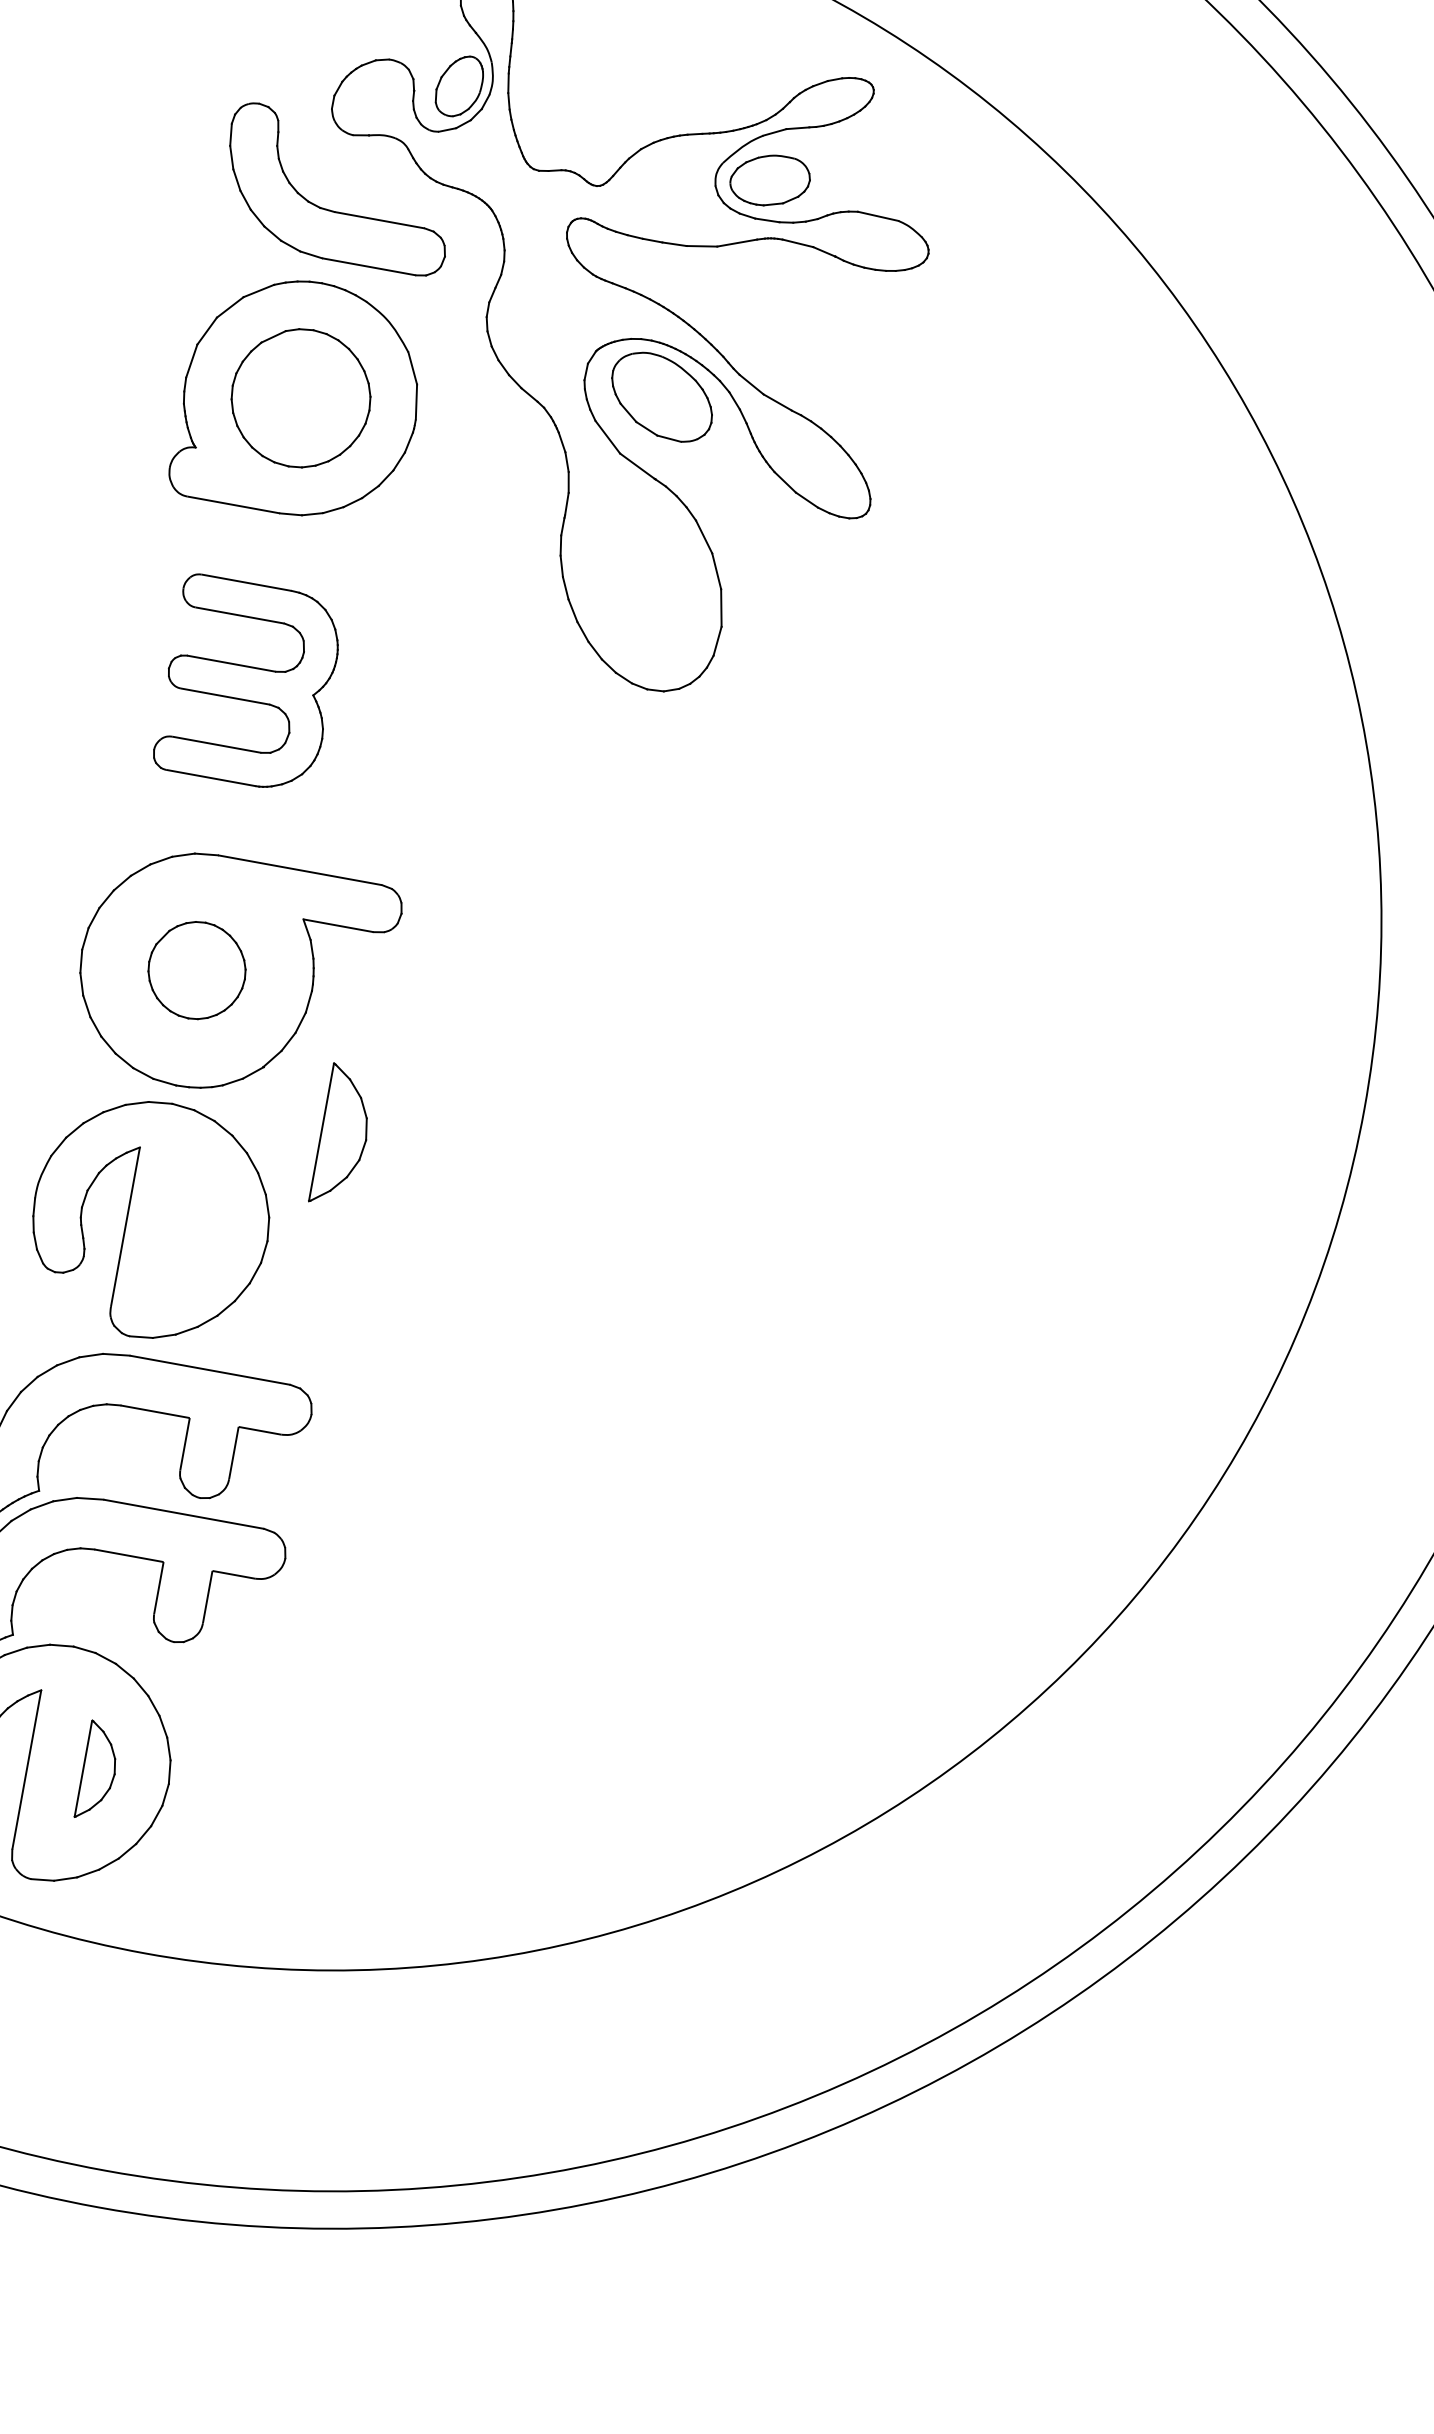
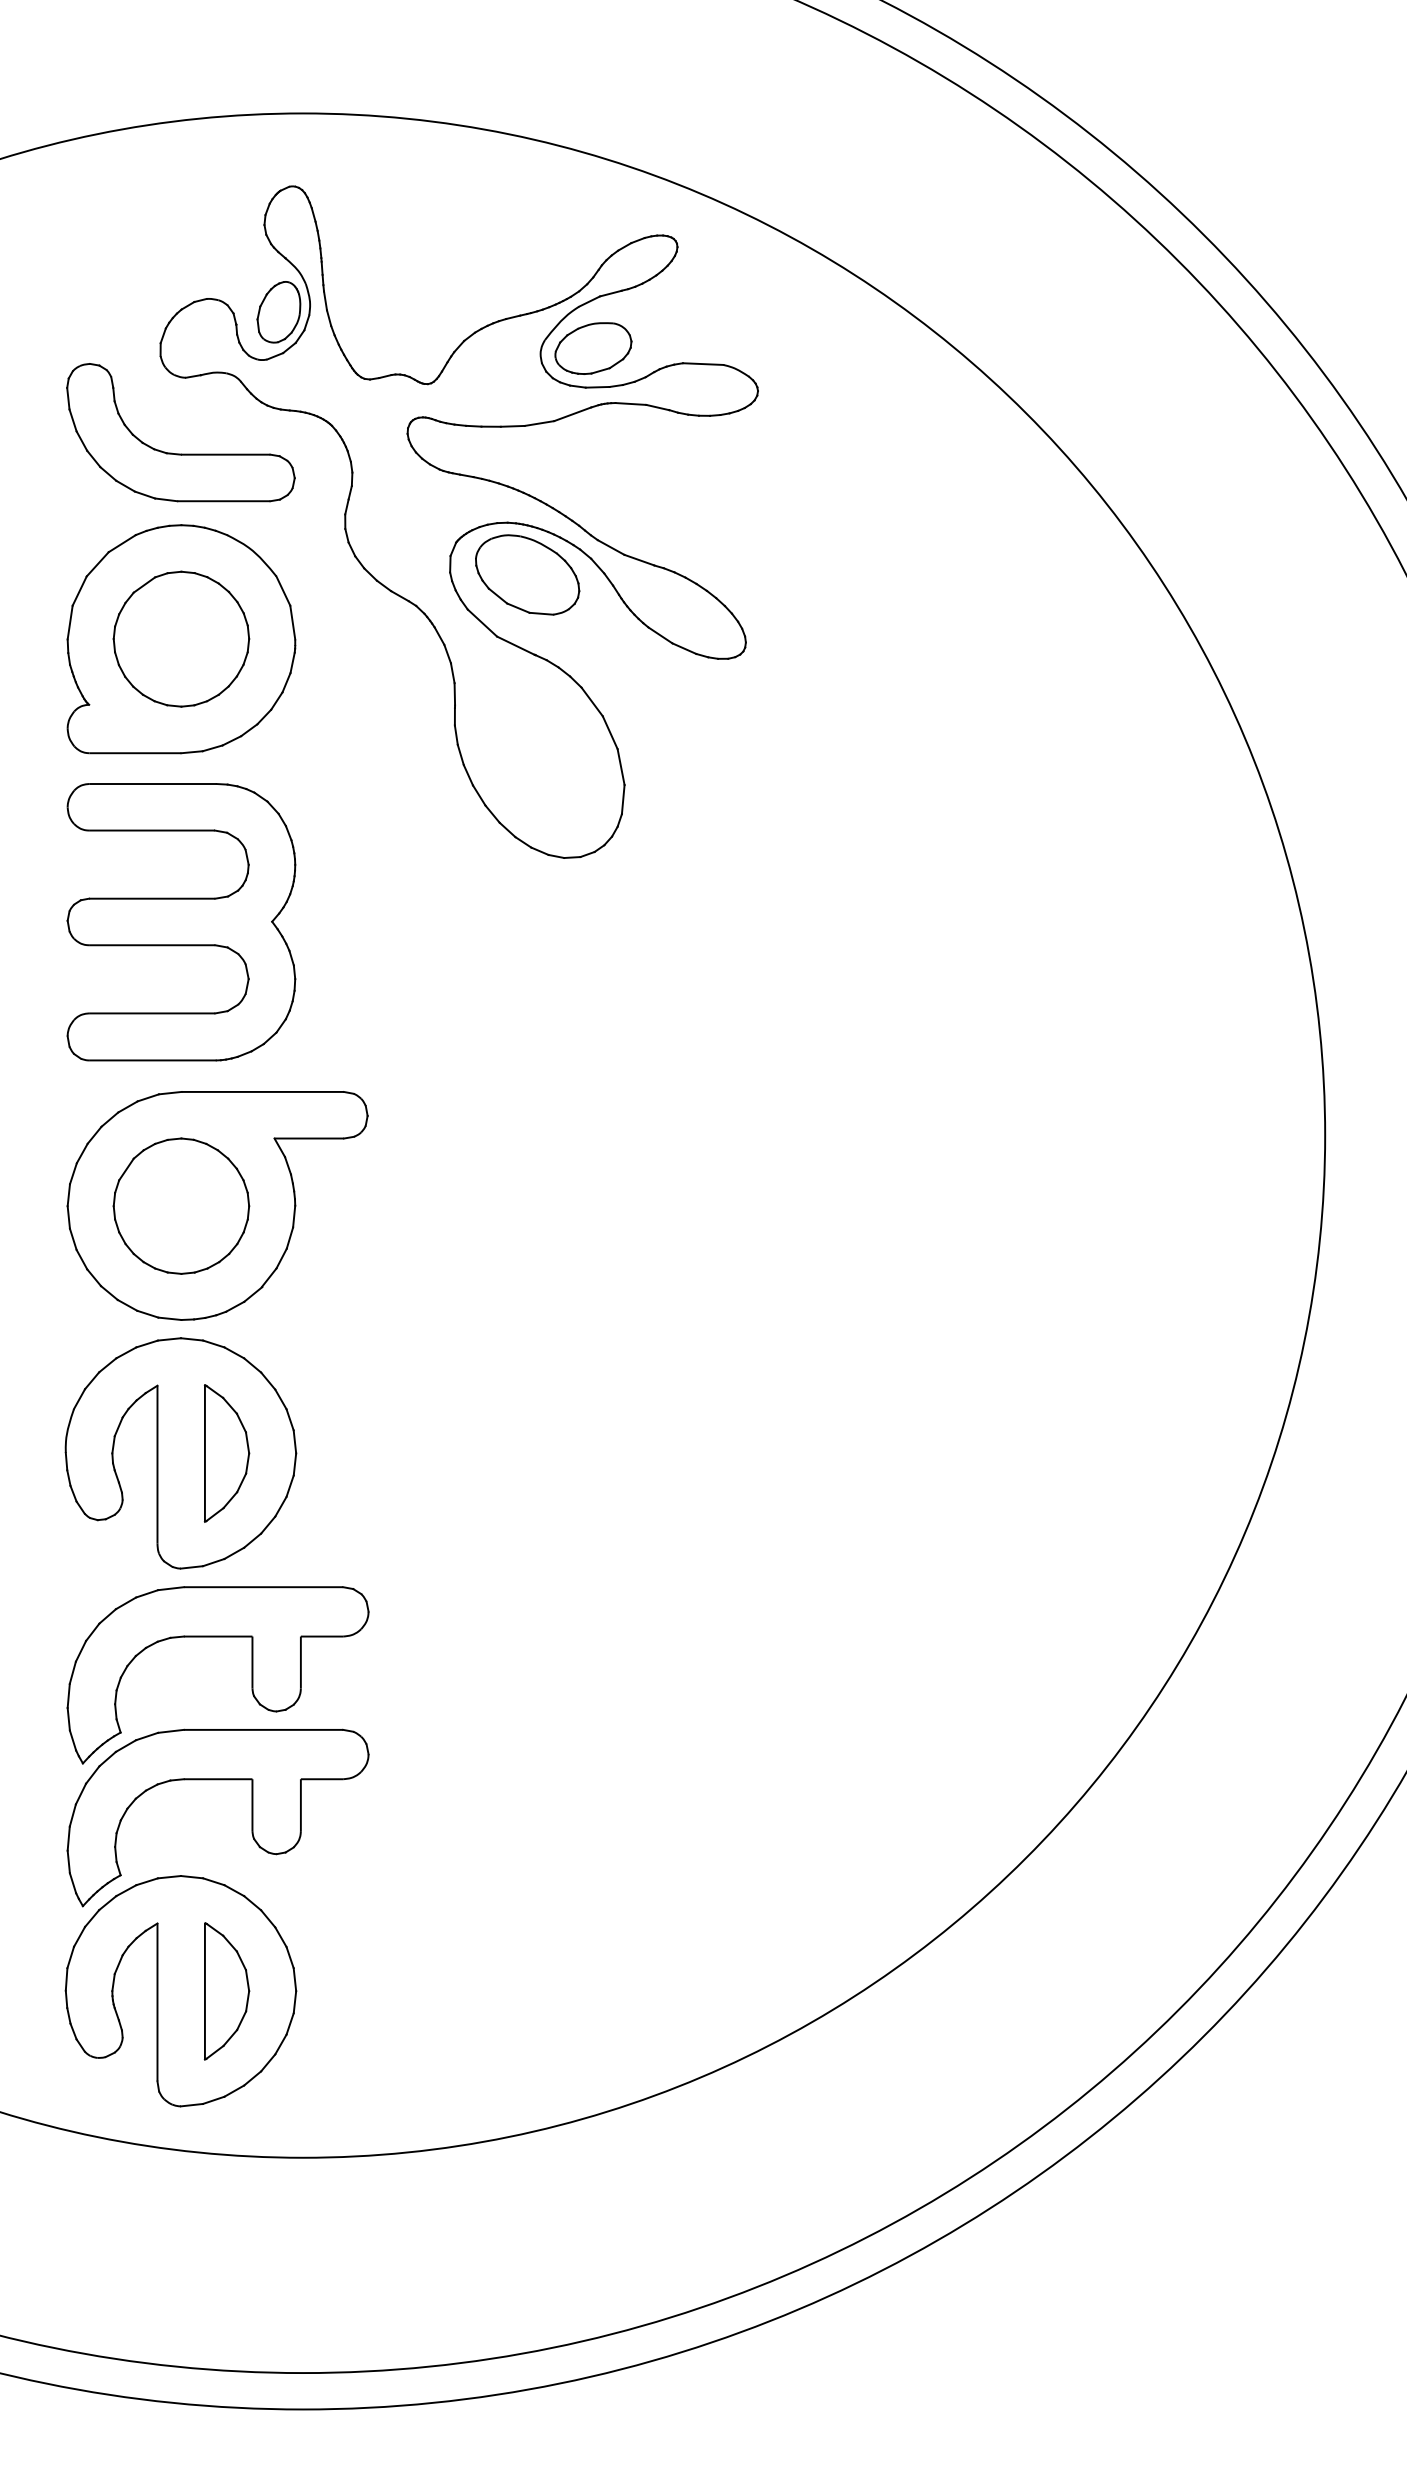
part: (249, 684) -> (181, 922), size x1.43
part: (197, 969) -> (181, 1205), size x1.43
part: (343, 1136) -> (226, 1453), moved
part: (98, 1771) -> (226, 1991), size x1.43

